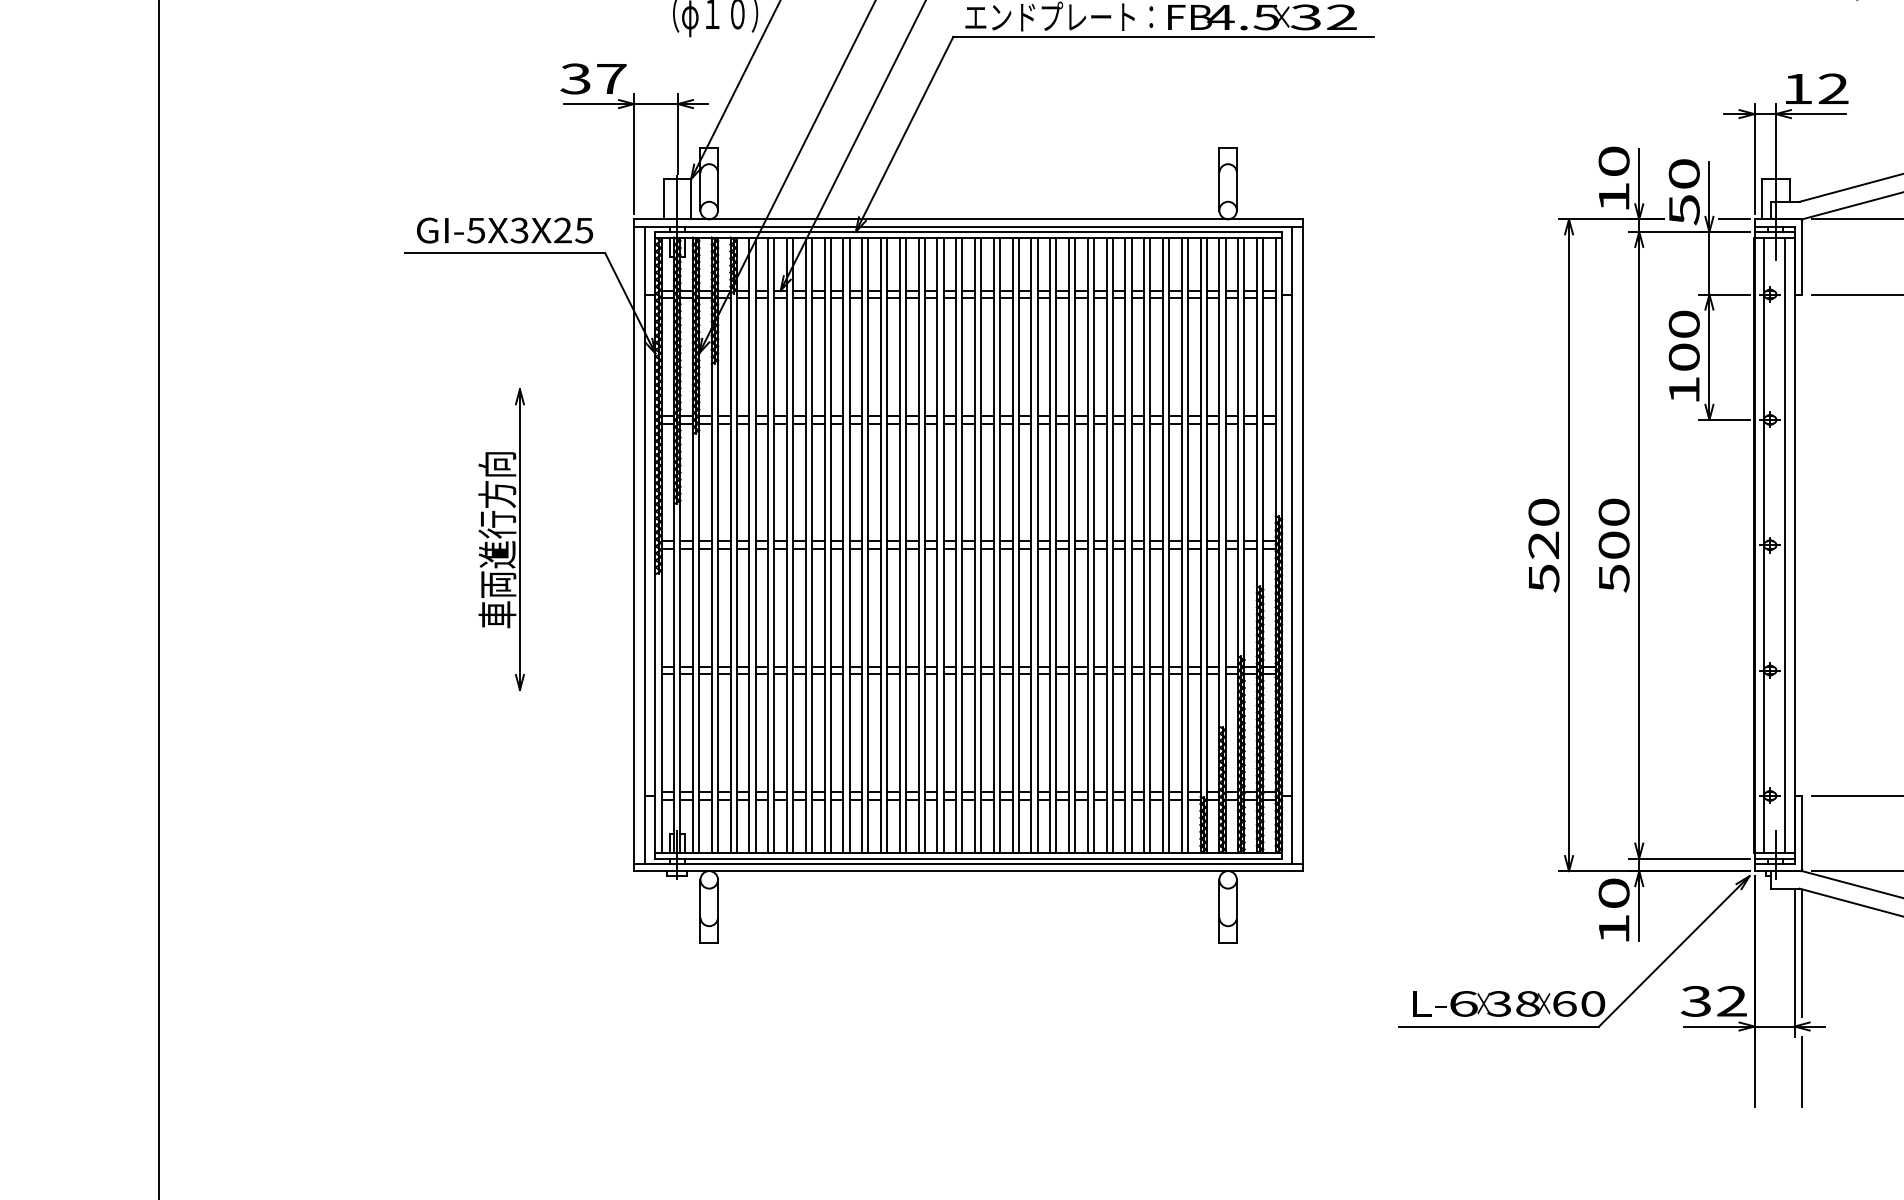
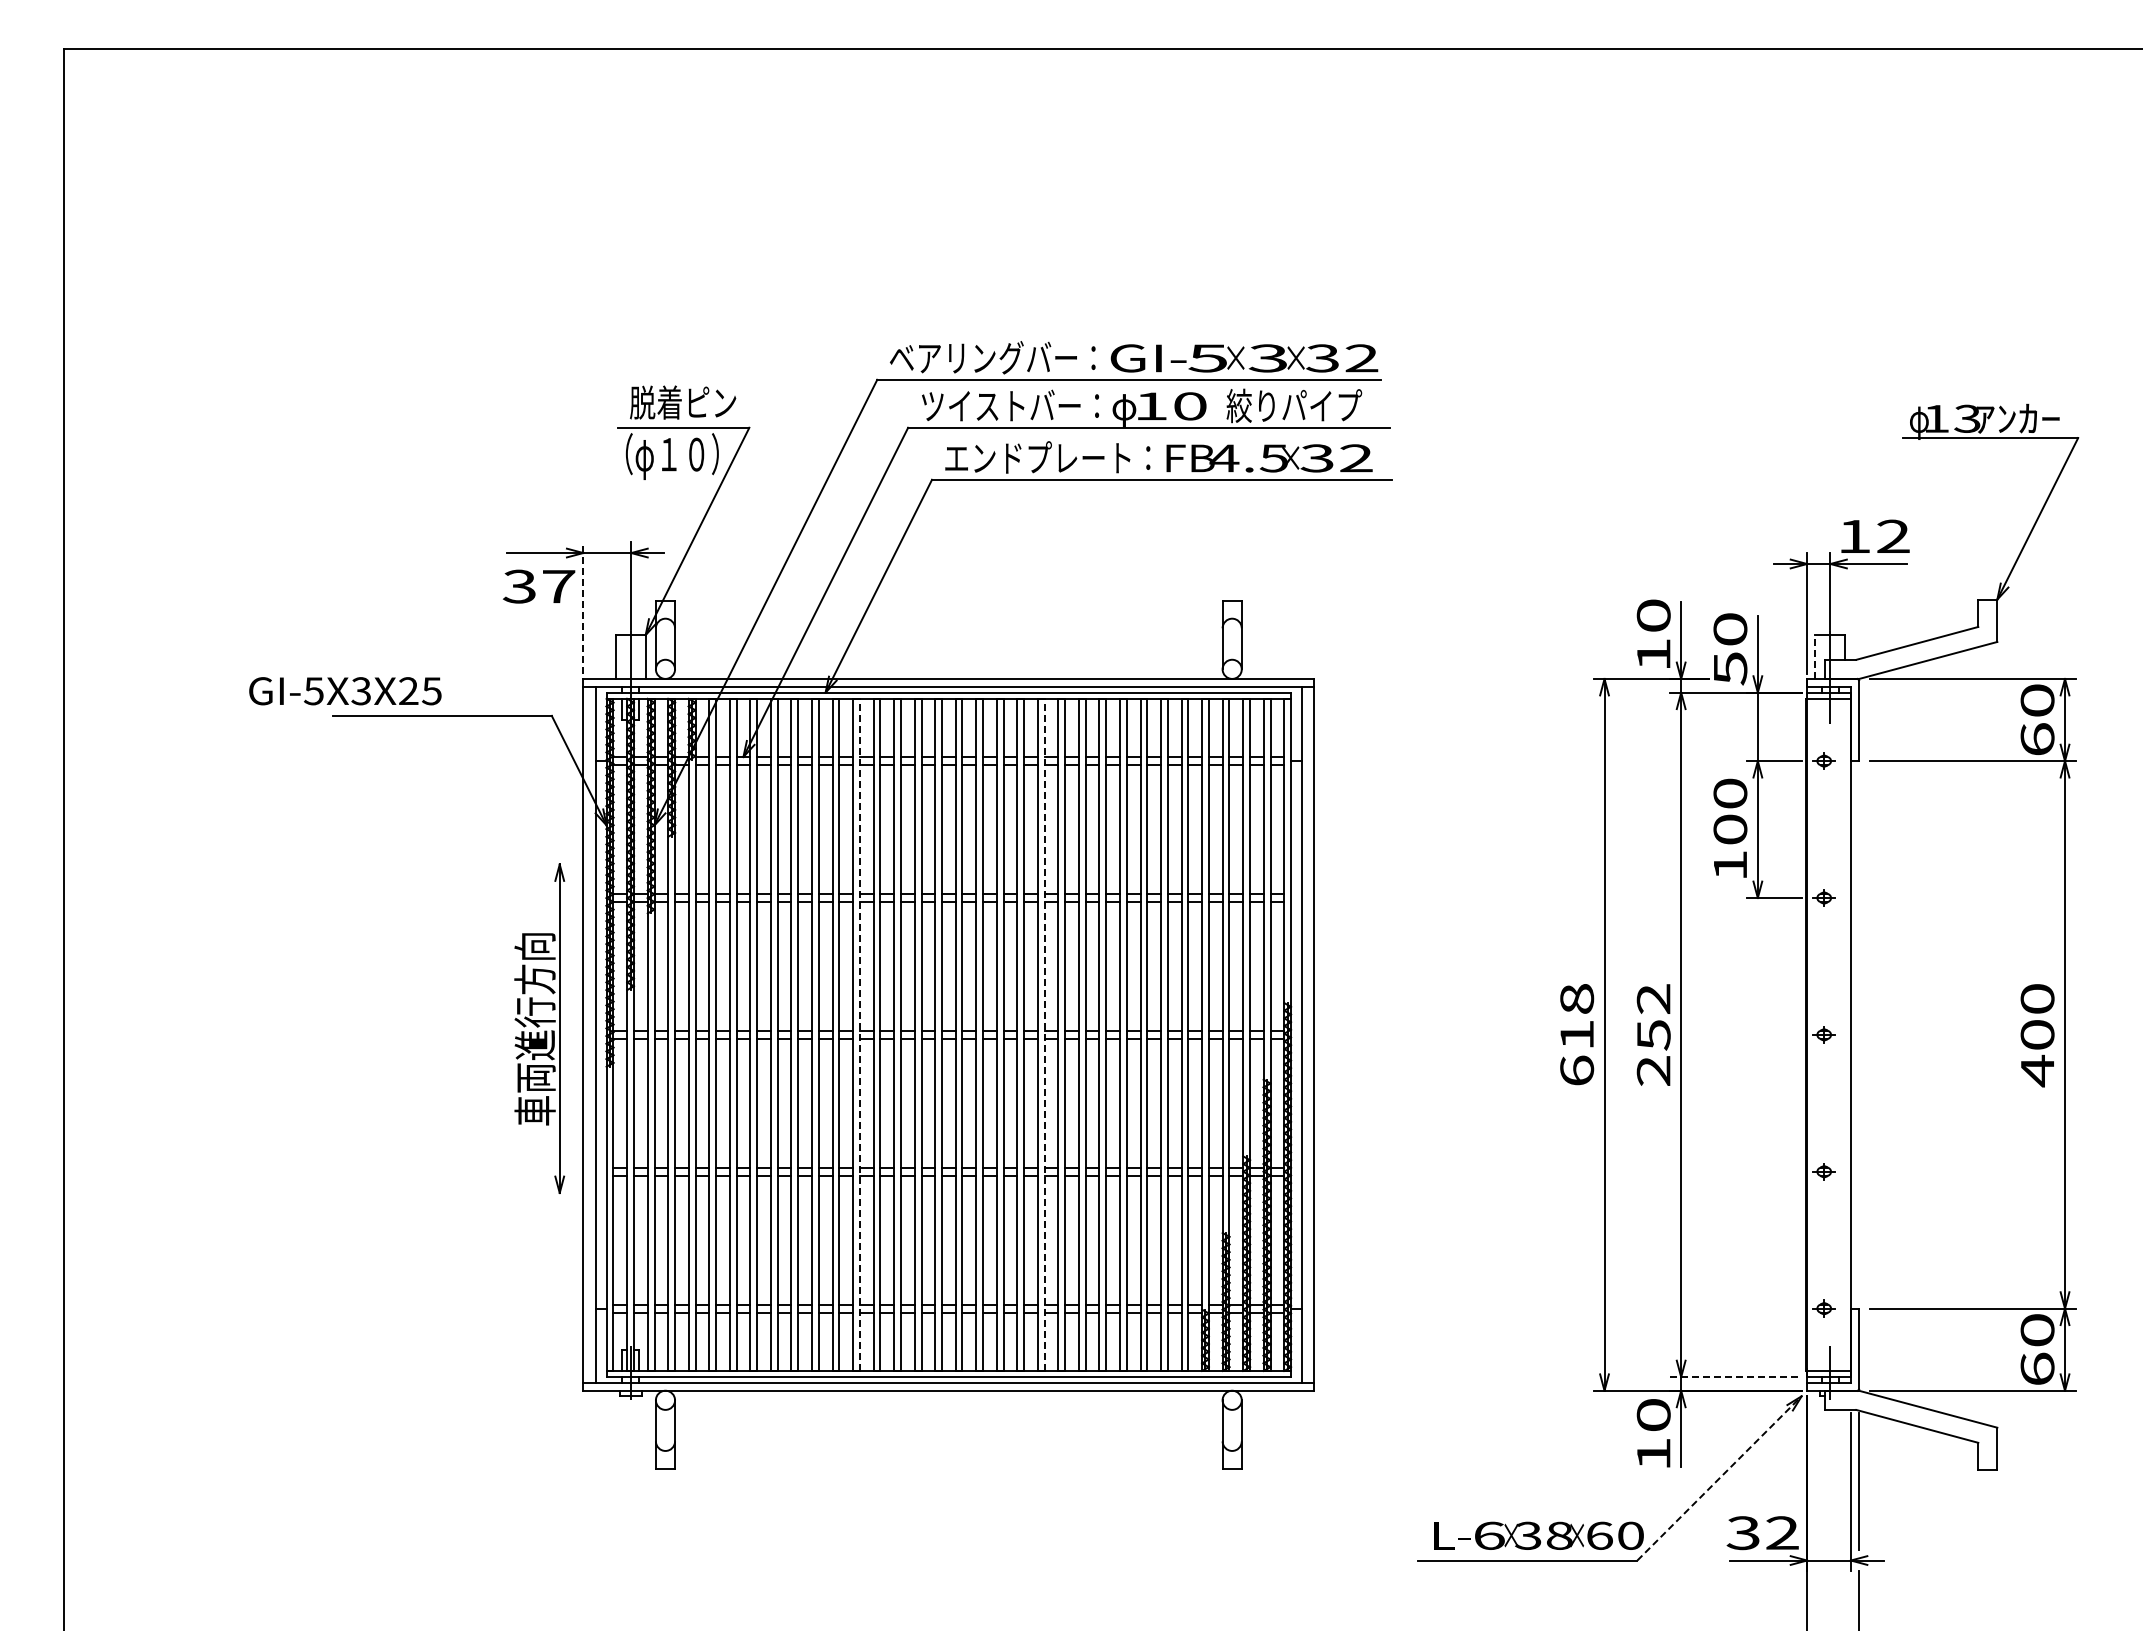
text: (593, 78) -> (539, 586), moved
line: (634, 153) -> (583, 607), solid -> dashed
line: (1762, 199) -> (1815, 657), solid -> dashed
line: (1733, 218) -> (1784, 678), removed
text: (505, 230) -> (345, 691), moved
part: (501, 539) -> (539, 1028), moved
line: (886, 544) -> (859, 1034), solid -> dashed
line: (1056, 544) -> (1044, 1034), solid -> dashed
line: (1764, 544) -> (1817, 1034), removed
line: (1785, 544) -> (1840, 1034), removed
text: (1544, 545) -> (1577, 1035), 520 -> 618
text: (1613, 545) -> (1653, 1035), 500 -> 252
line: (1688, 858) -> (1735, 1377), solid -> dashed
line: (1674, 951) -> (1719, 1478), solid -> dashed

